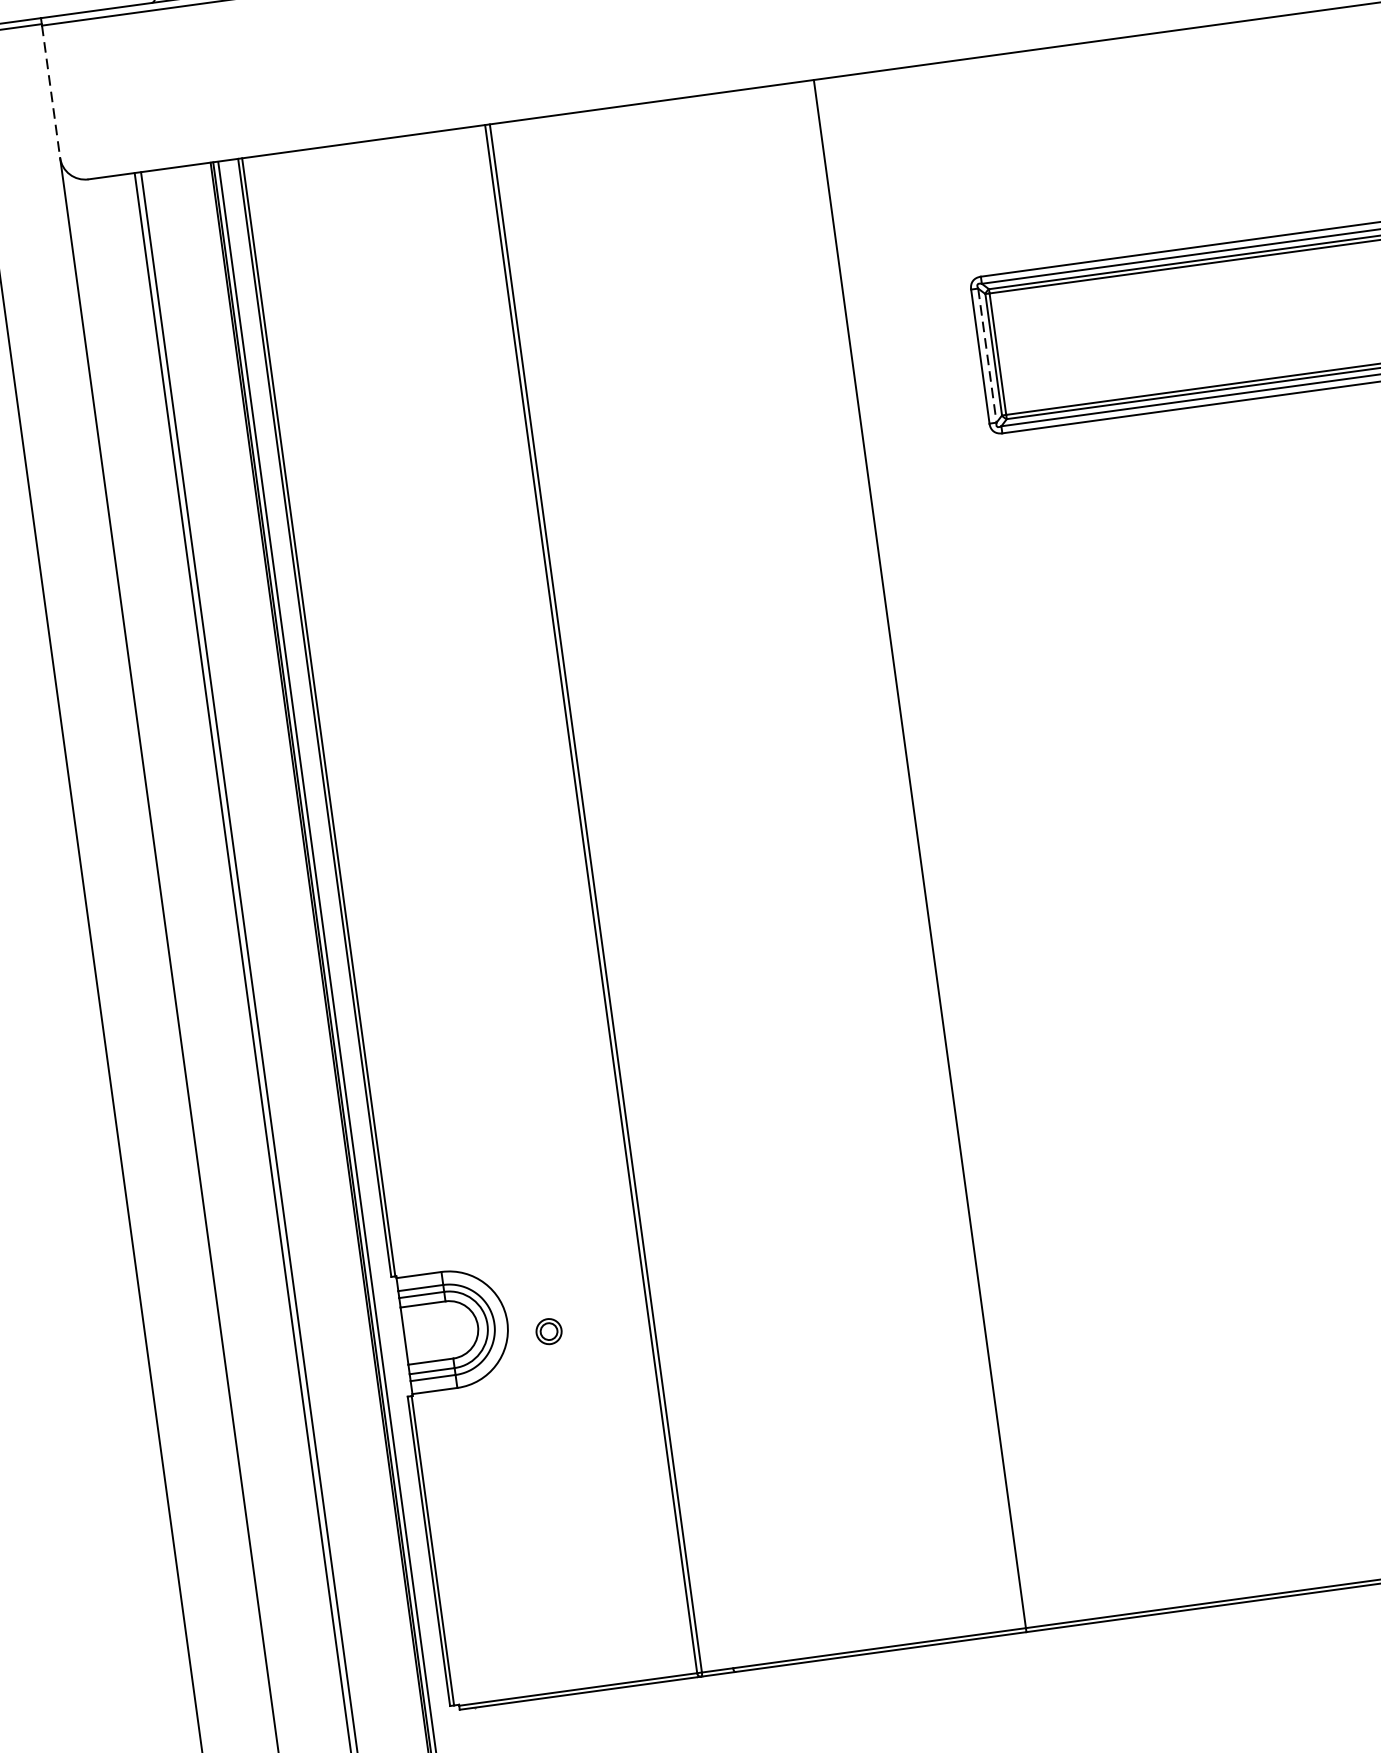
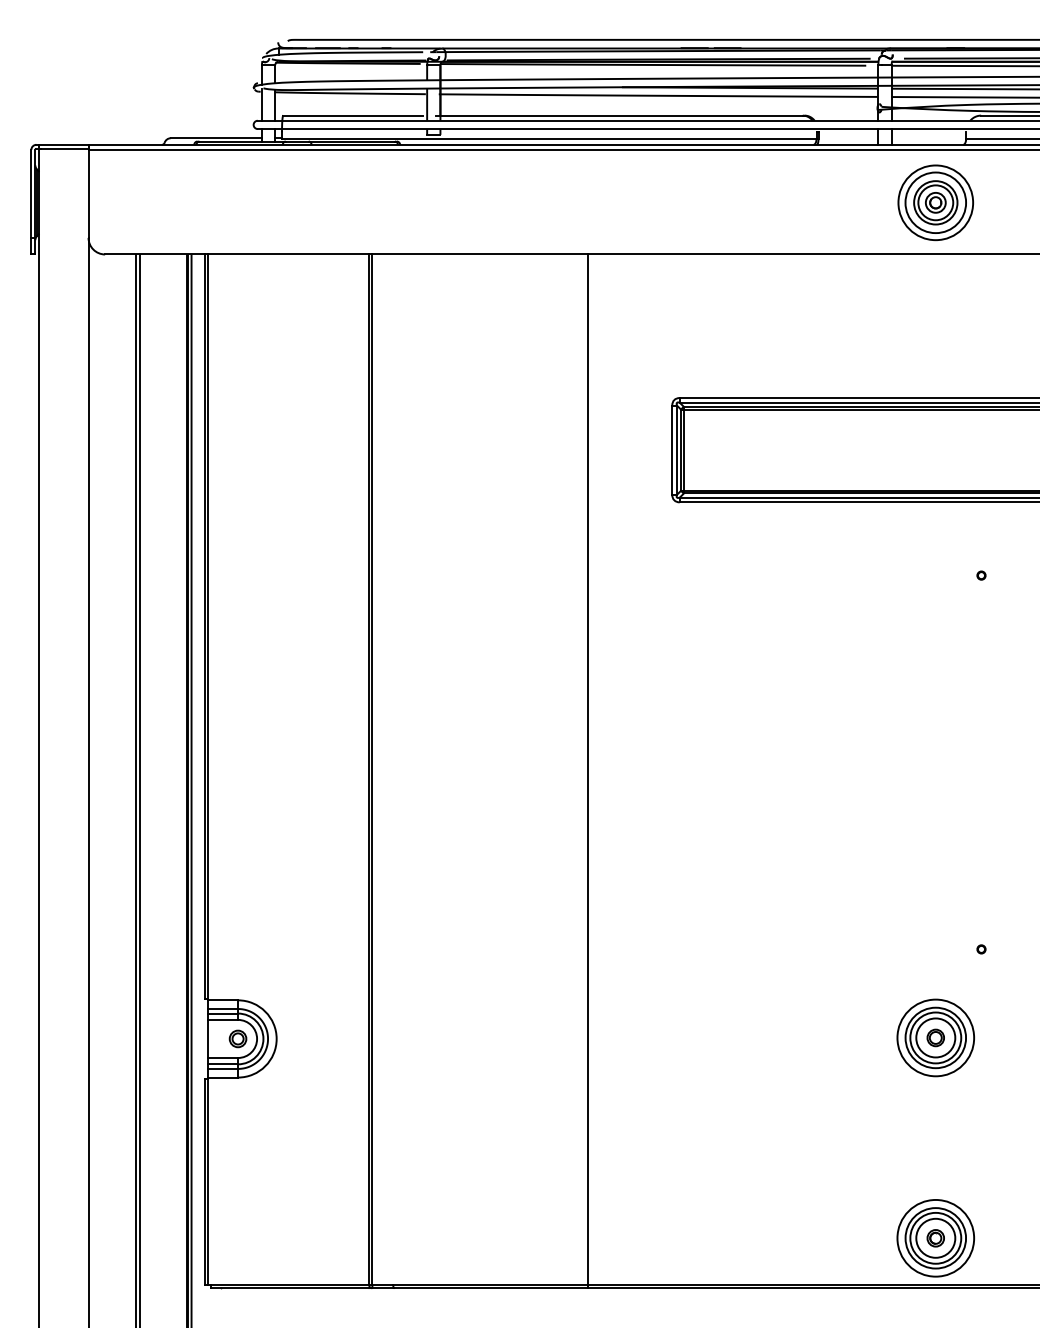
line: (51, 92) -> (88, 194), dashed -> solid
line: (986, 356) -> (676, 450), dashed -> solid
part: (548, 1331) -> (237, 1038), moved

